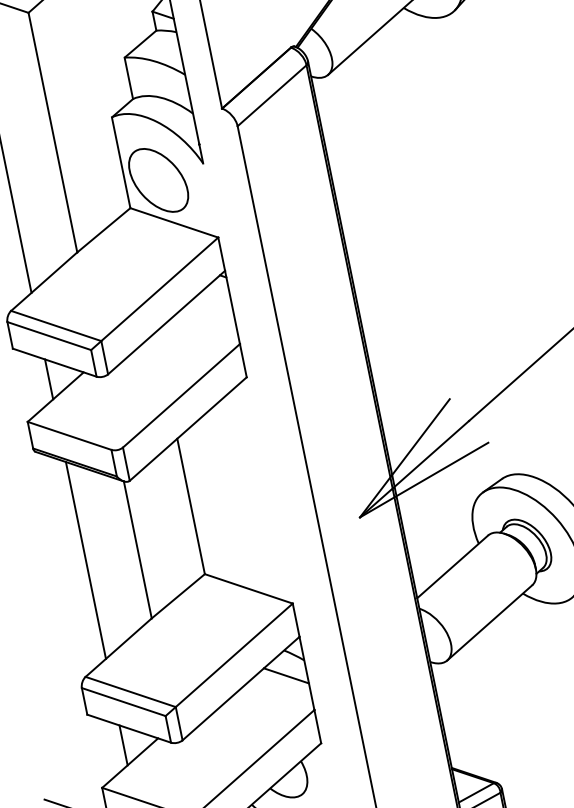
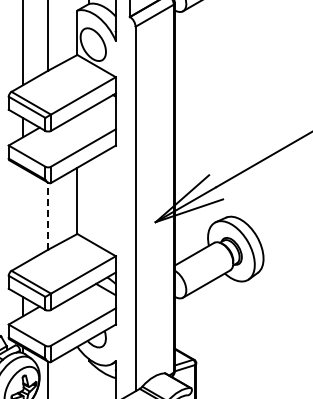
line: (138, 550) -> (48, 216), solid -> dashed
line: (85, 561) -> (22, 216), removed

